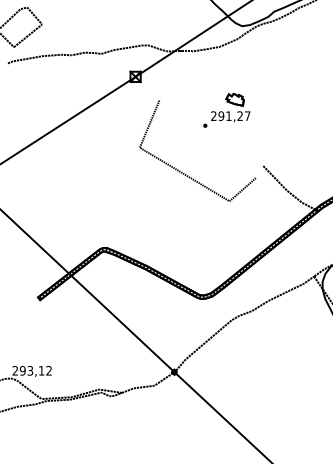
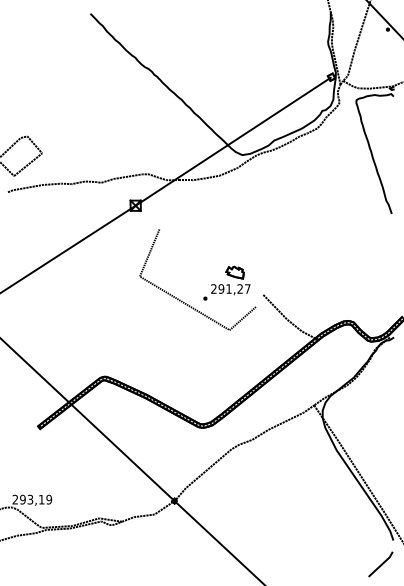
part: (226, 109) -> (226, 282), moved
text: (49, 370) -> (49, 499), 293,12 -> 293,19

